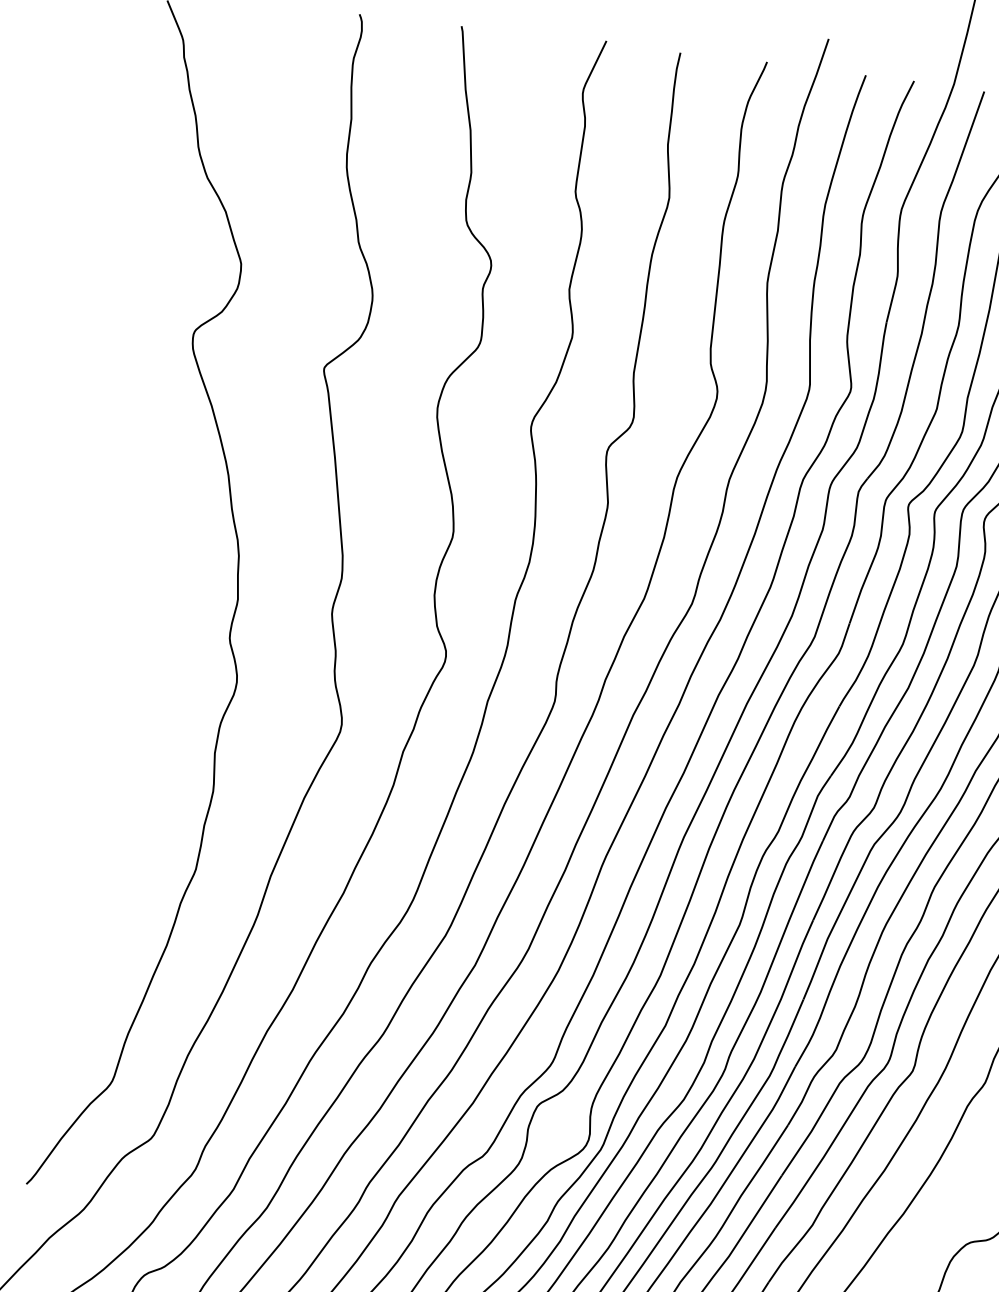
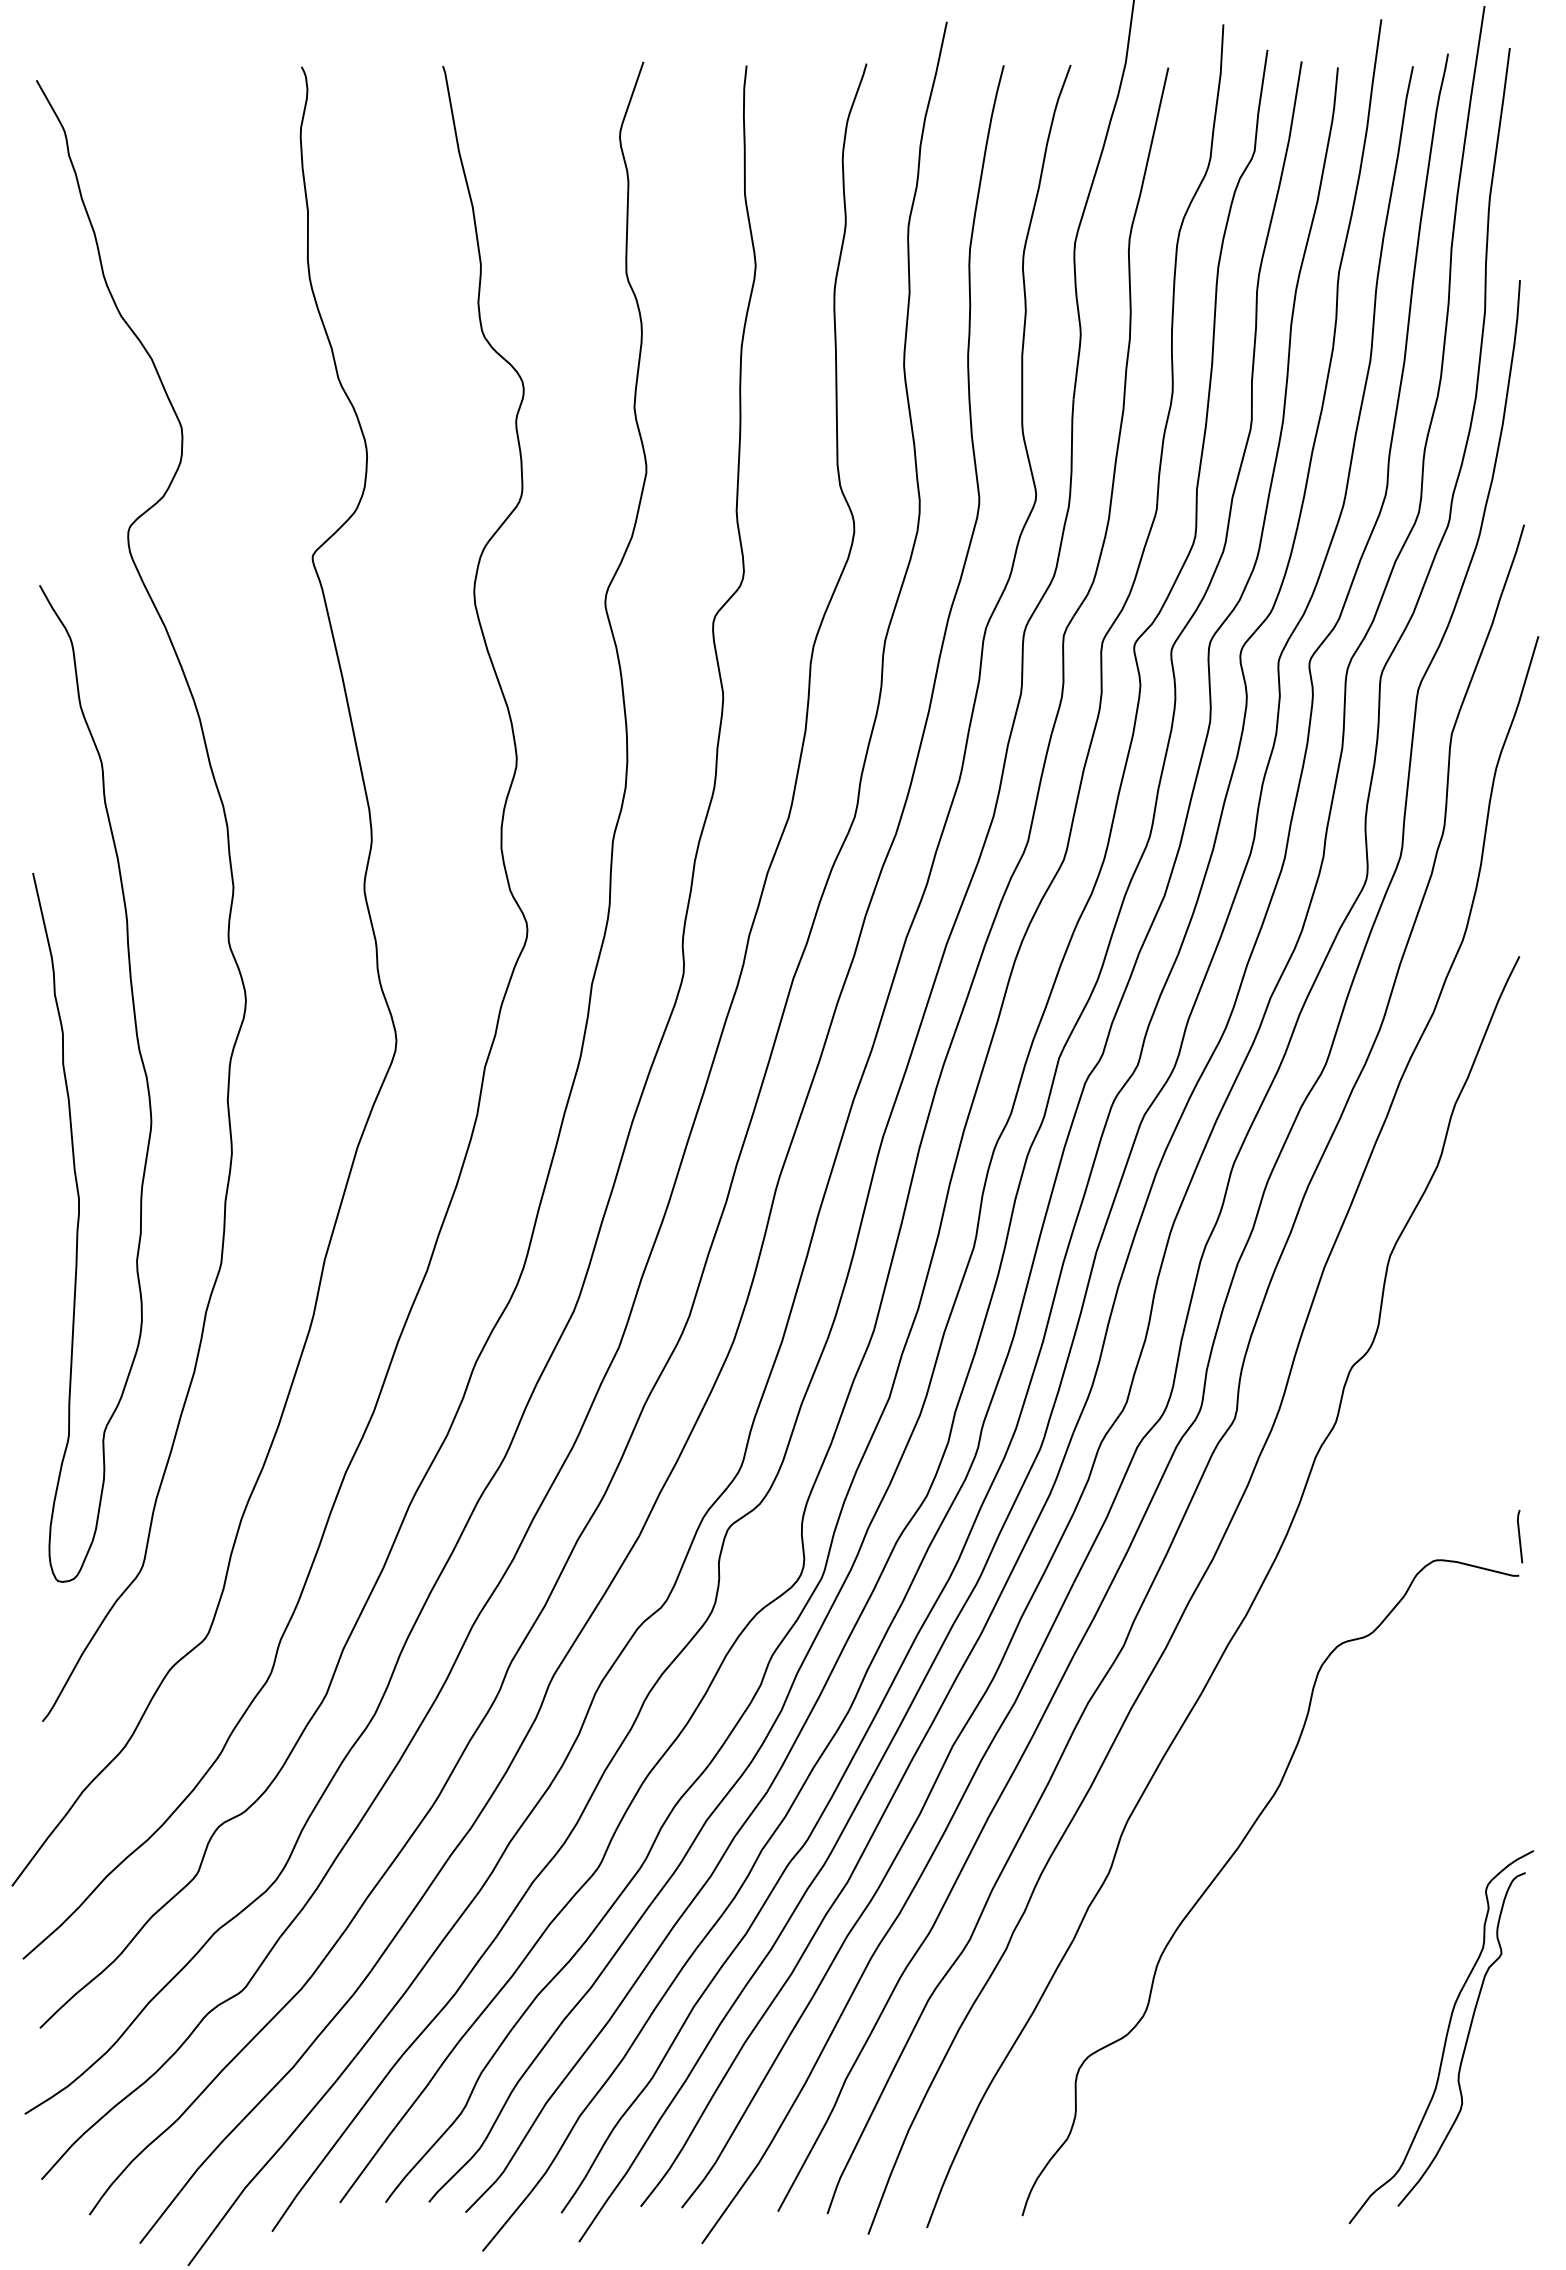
curve: (101, 730) -> (68, 1089), added

